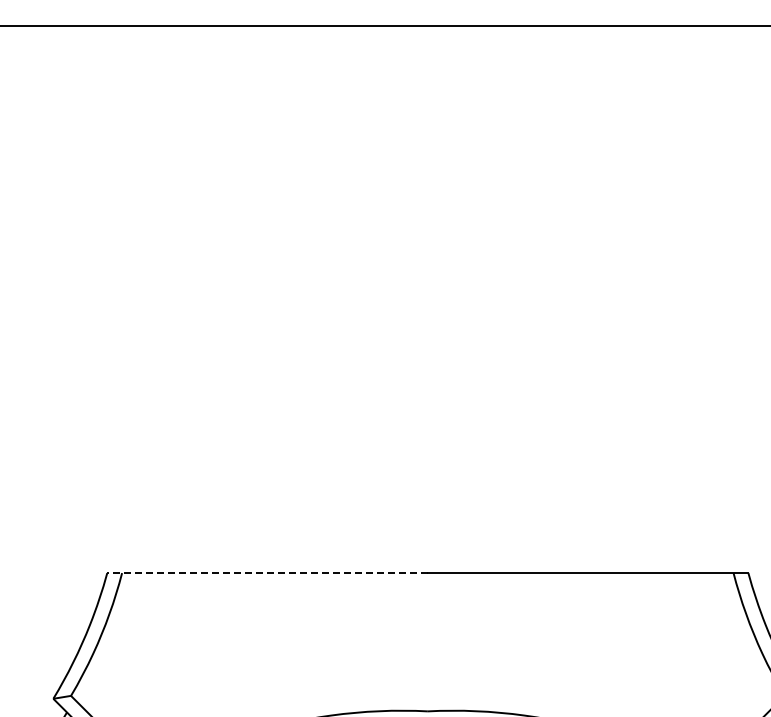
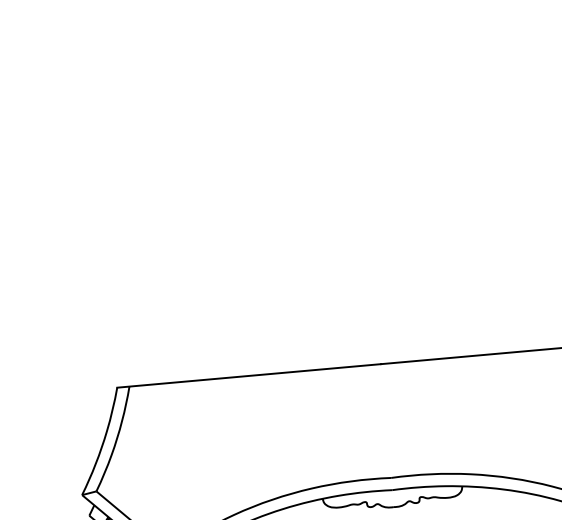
line: (267, 573) -> (249, 376), dashed -> solid

